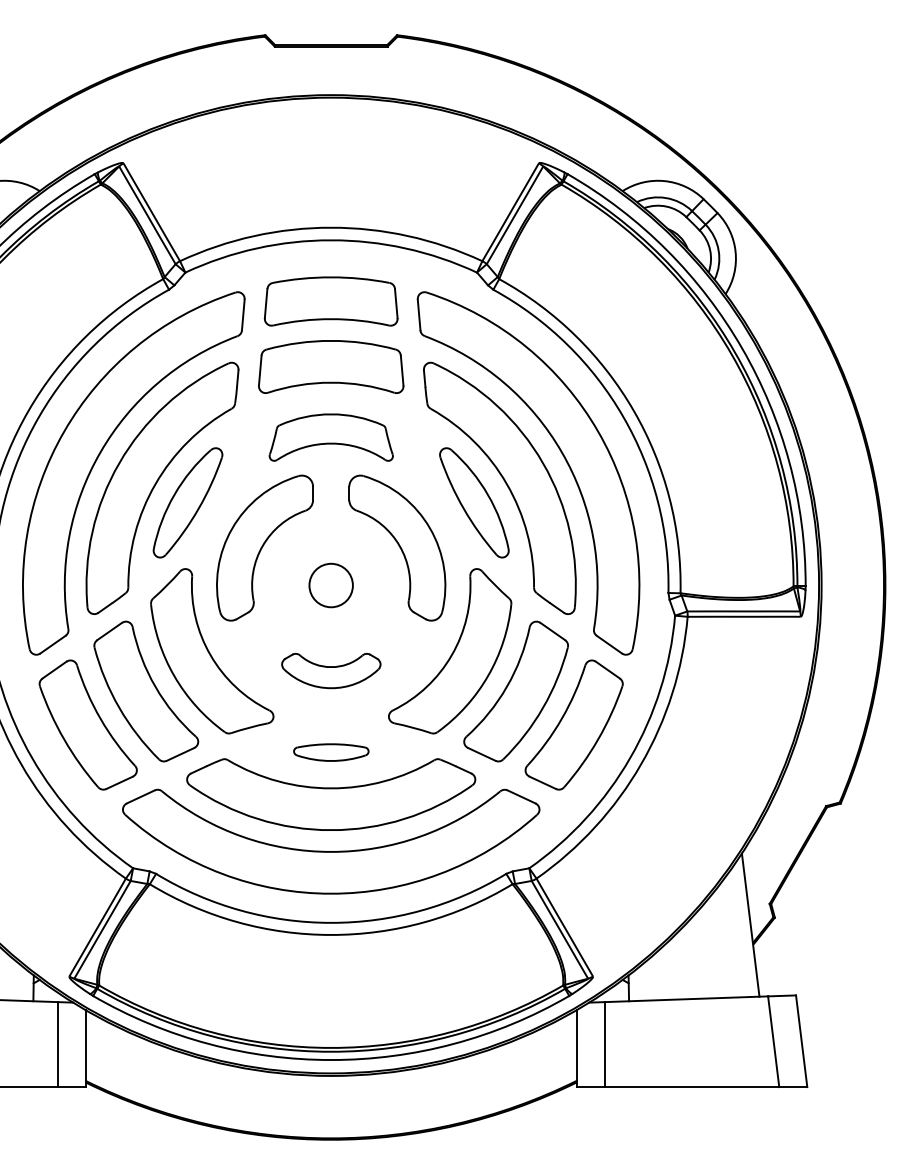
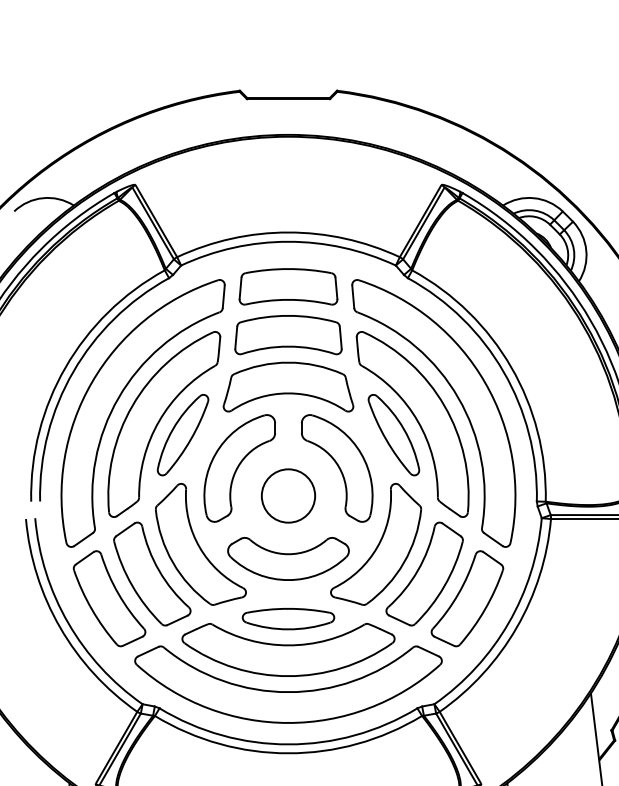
part: (331, 437) -> (288, 386), size x1.43
circle: (330, 585) -> (287, 495), size x1.67
part: (331, 670) -> (288, 558), size x1.67
part: (331, 752) -> (288, 618), size x1.67

